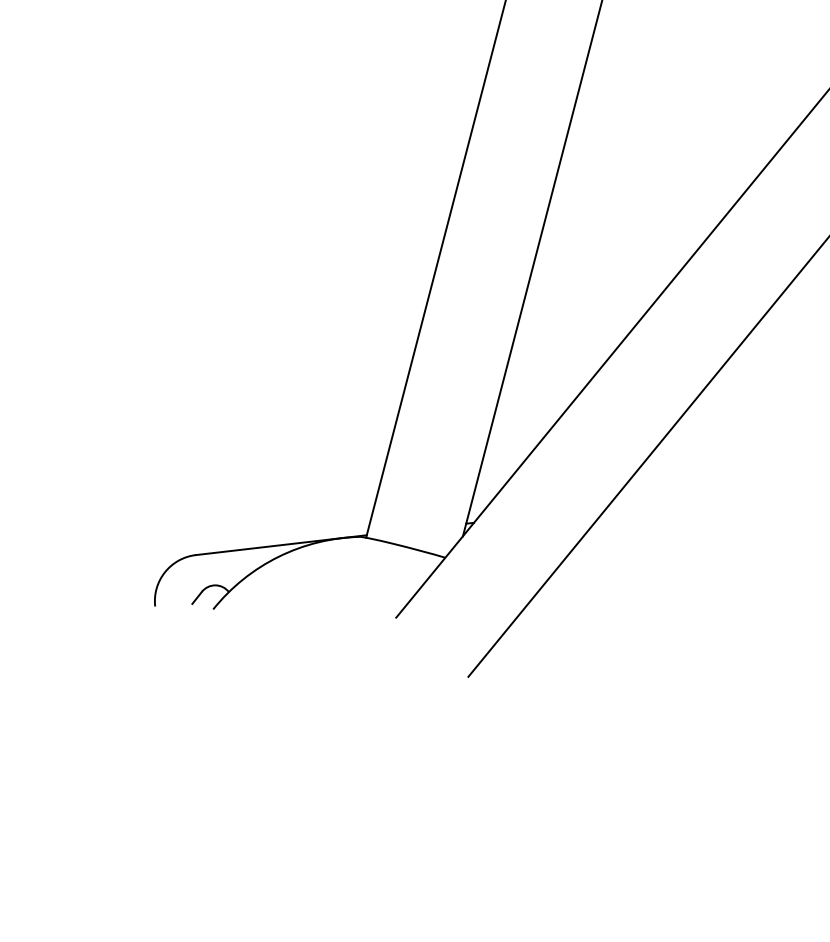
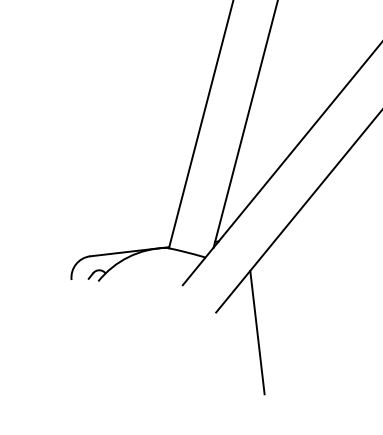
line: (557, 720) -> (257, 332), added

